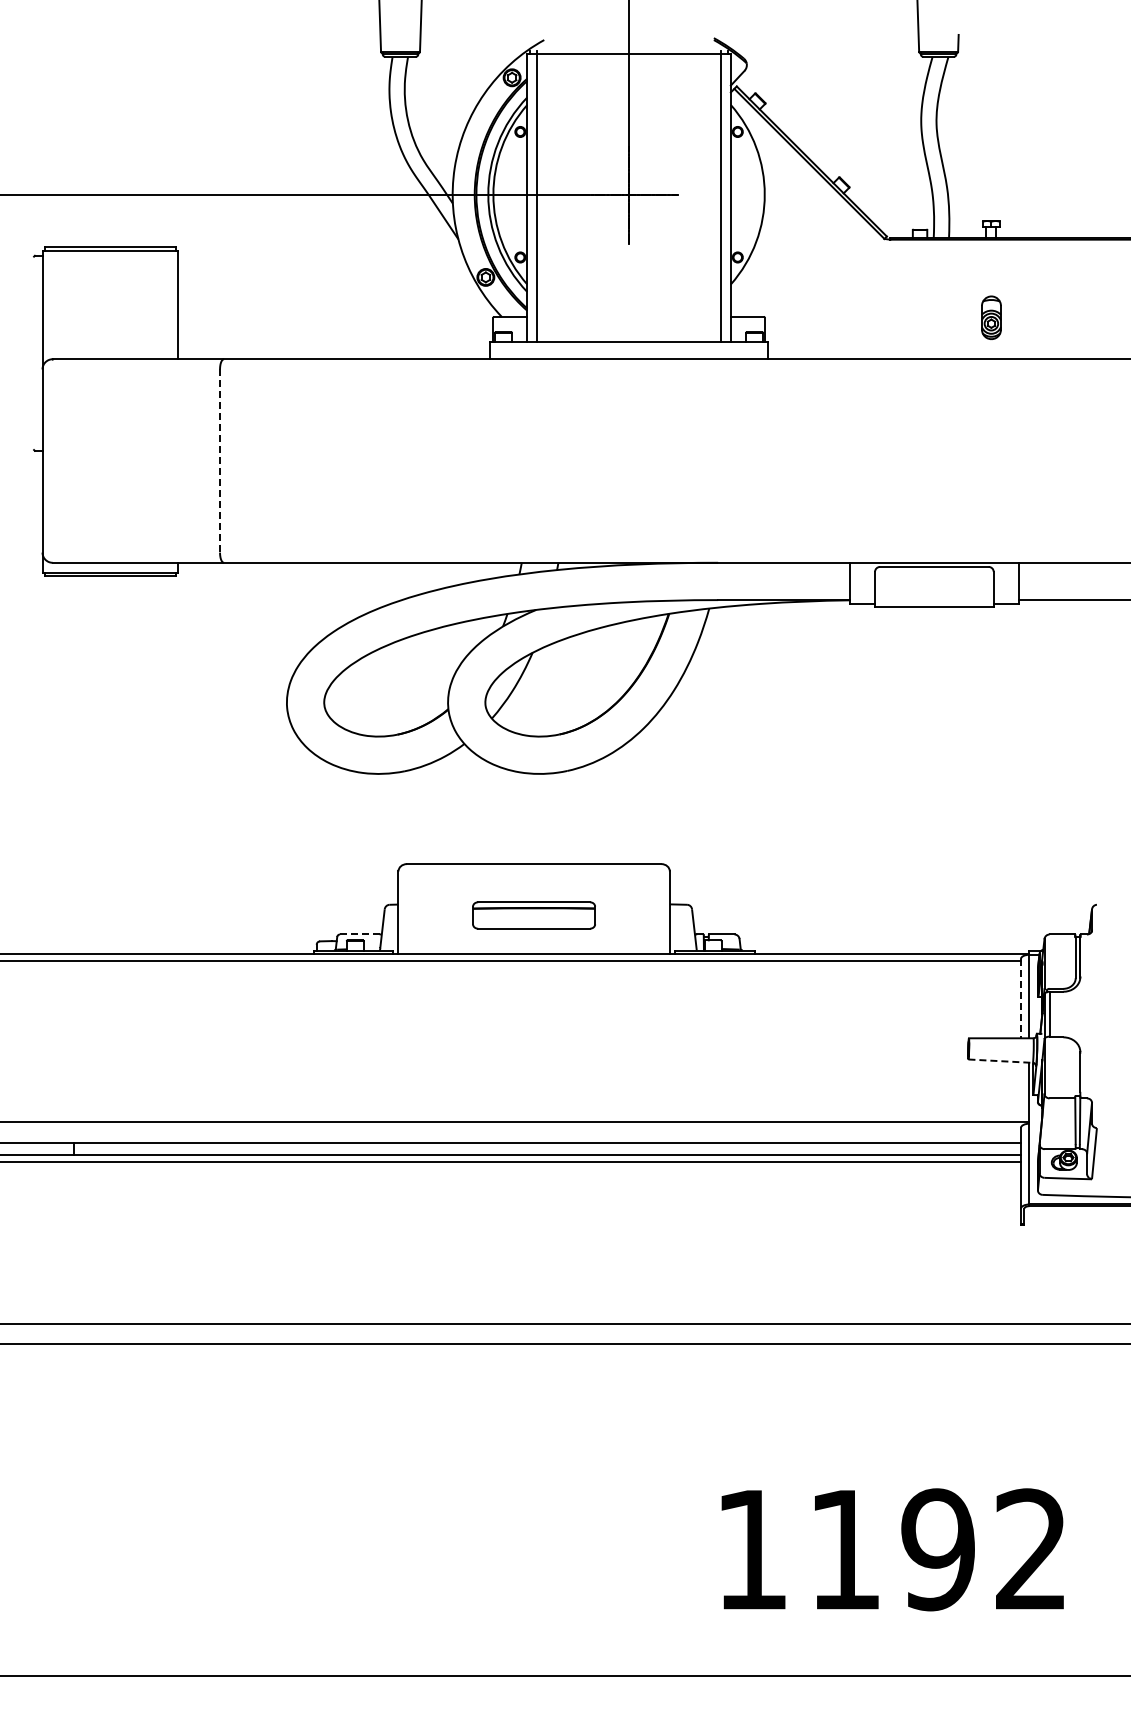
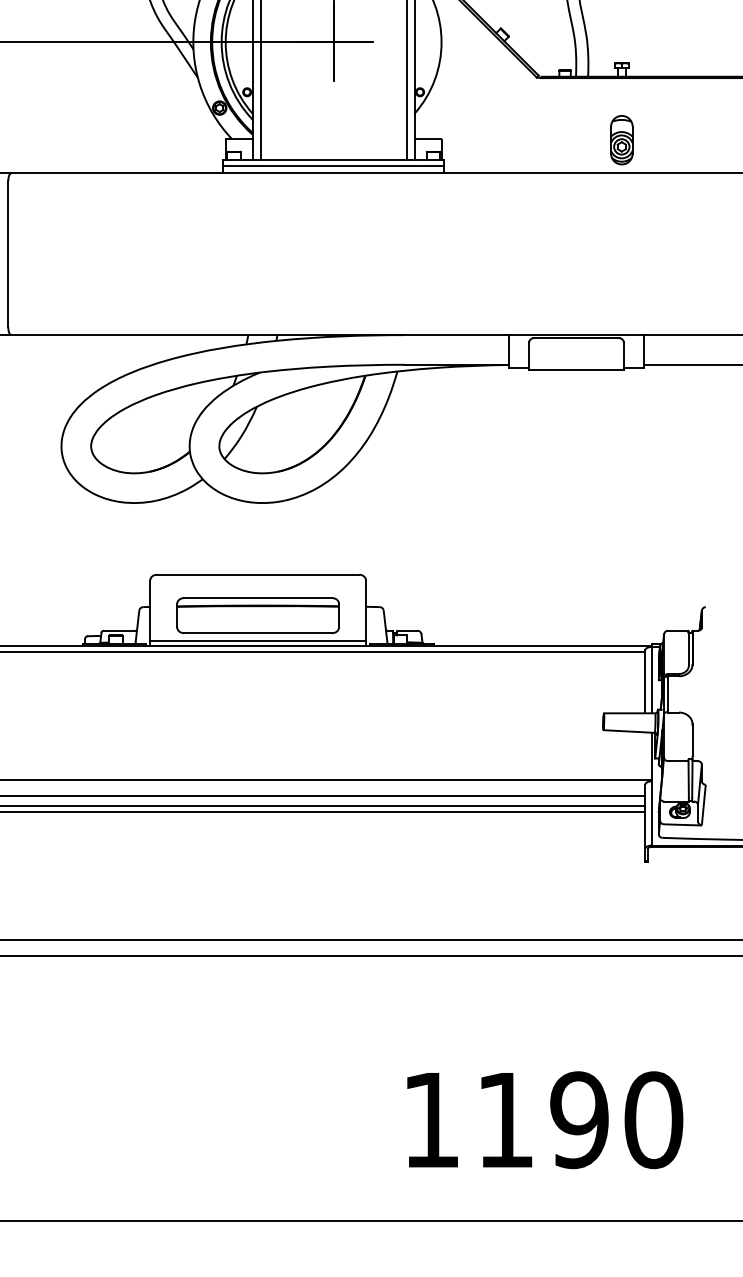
part: (991, 317) -> (621, 139), size x1.43
line: (629, 350) -> (333, 166), added
line: (220, 461) -> (8, 254), dashed -> solid
part: (533, 915) -> (257, 615), size x1.67
line: (359, 934) -> (119, 630), dashed -> solid
line: (533, 947) -> (257, 641), added
line: (1020, 998) -> (644, 681), dashed -> solid
line: (1001, 1061) -> (629, 731), dashed -> solid
text: (1031, 1549) -> (653, 1119), 1192 -> 1190

